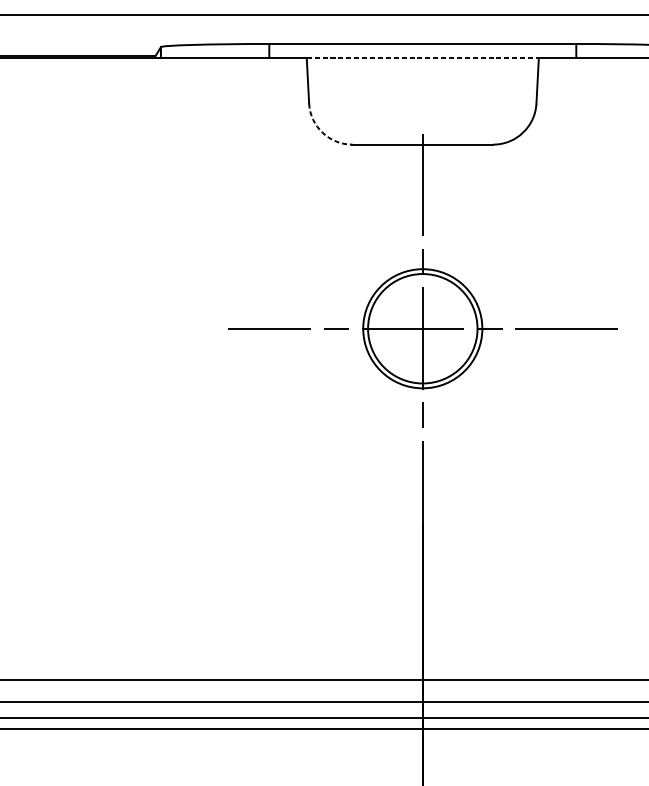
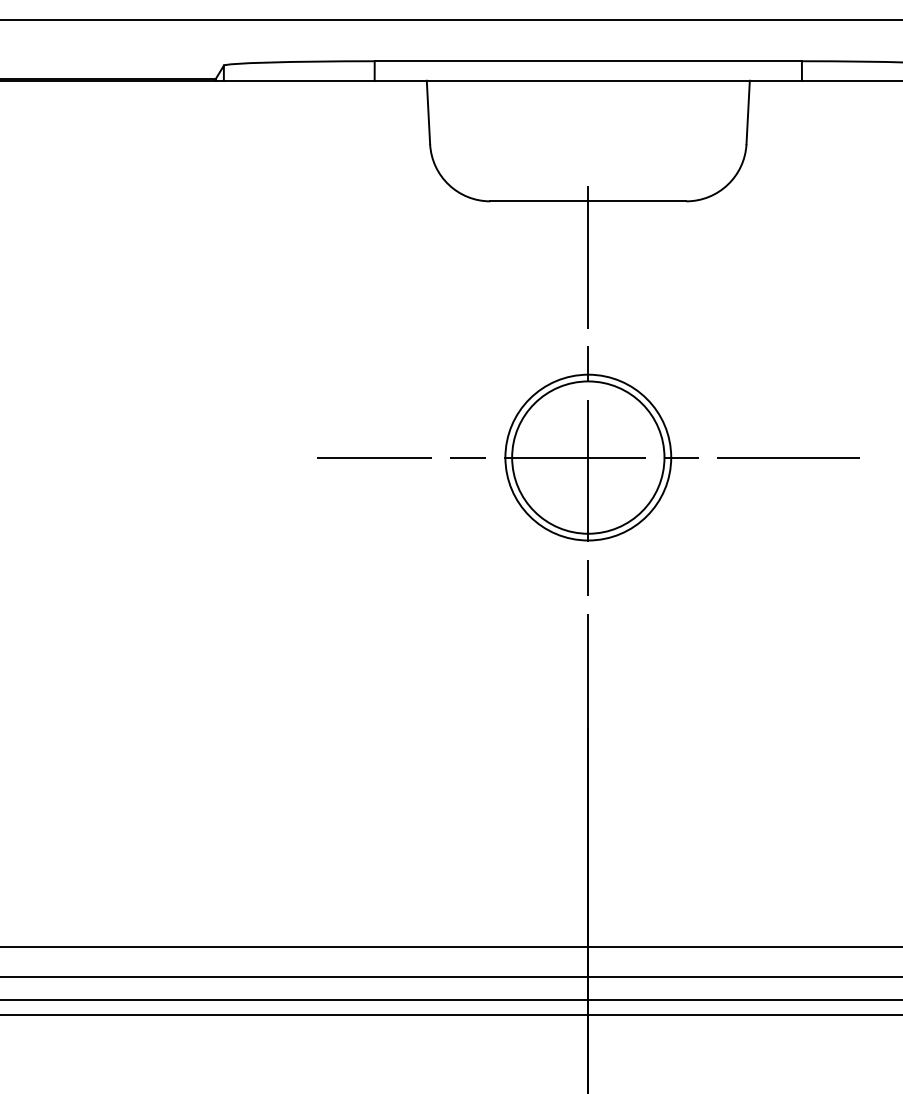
line: (422, 57) -> (588, 80), dashed -> solid
arc: (322, 132) -> (448, 184), dashed -> solid

